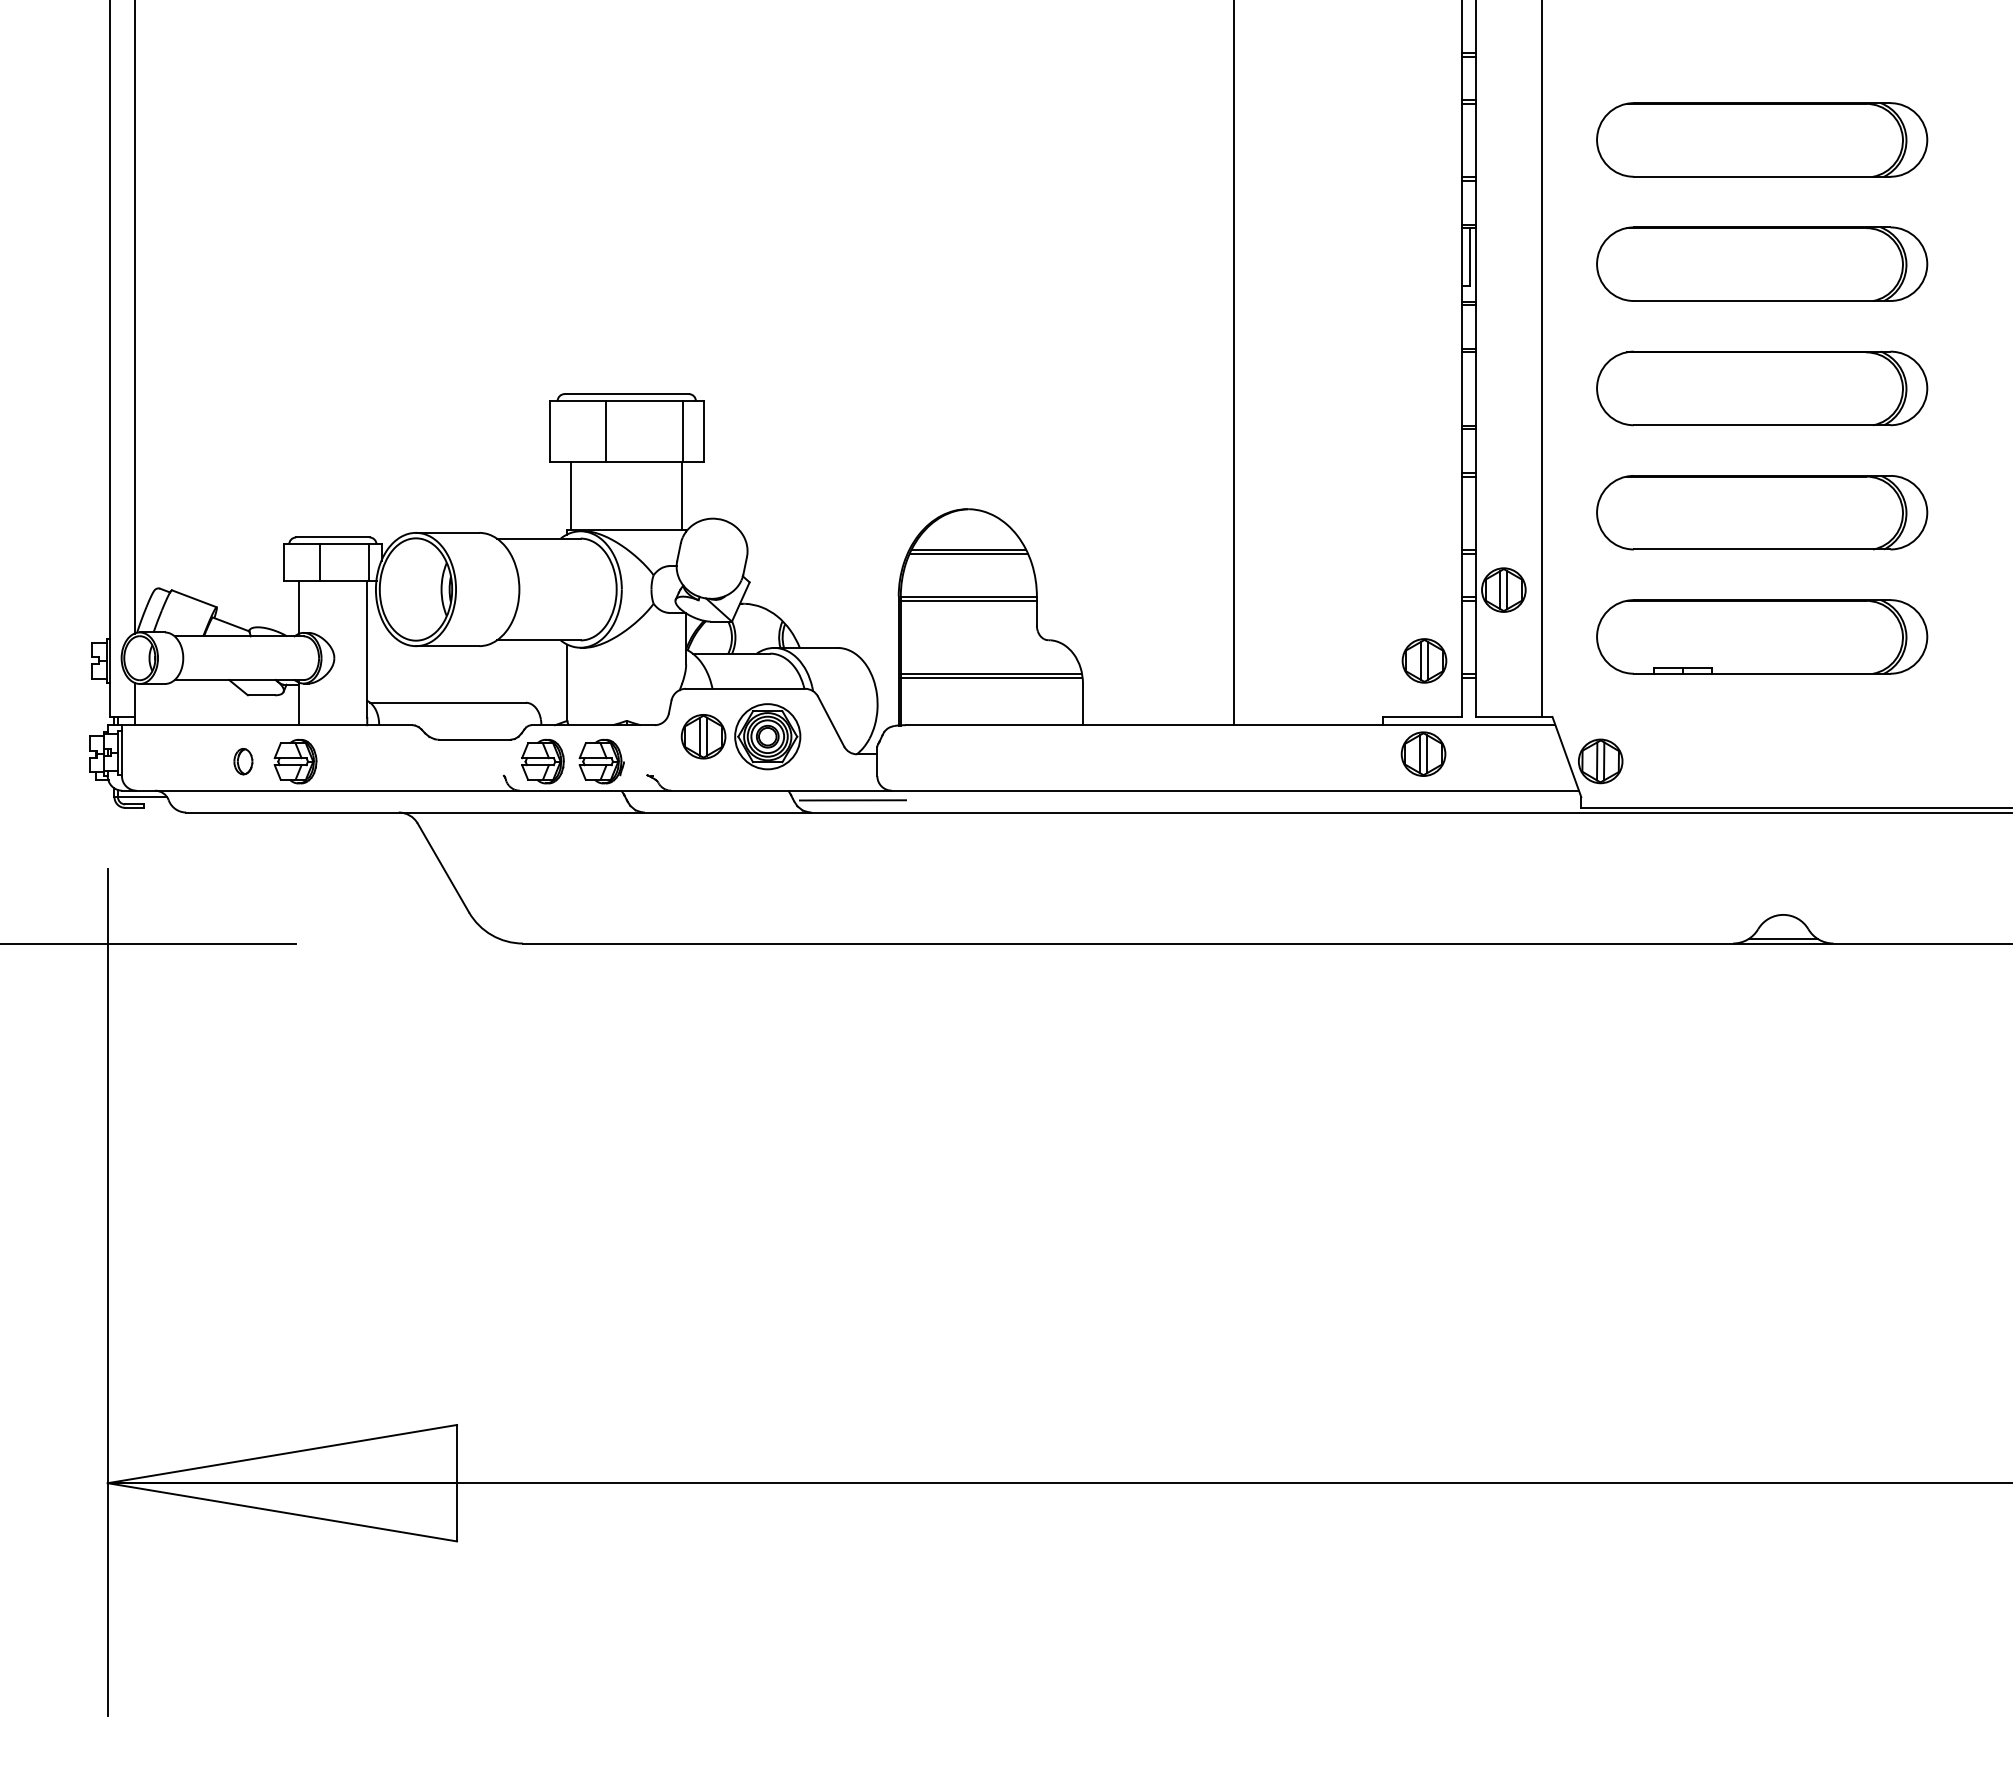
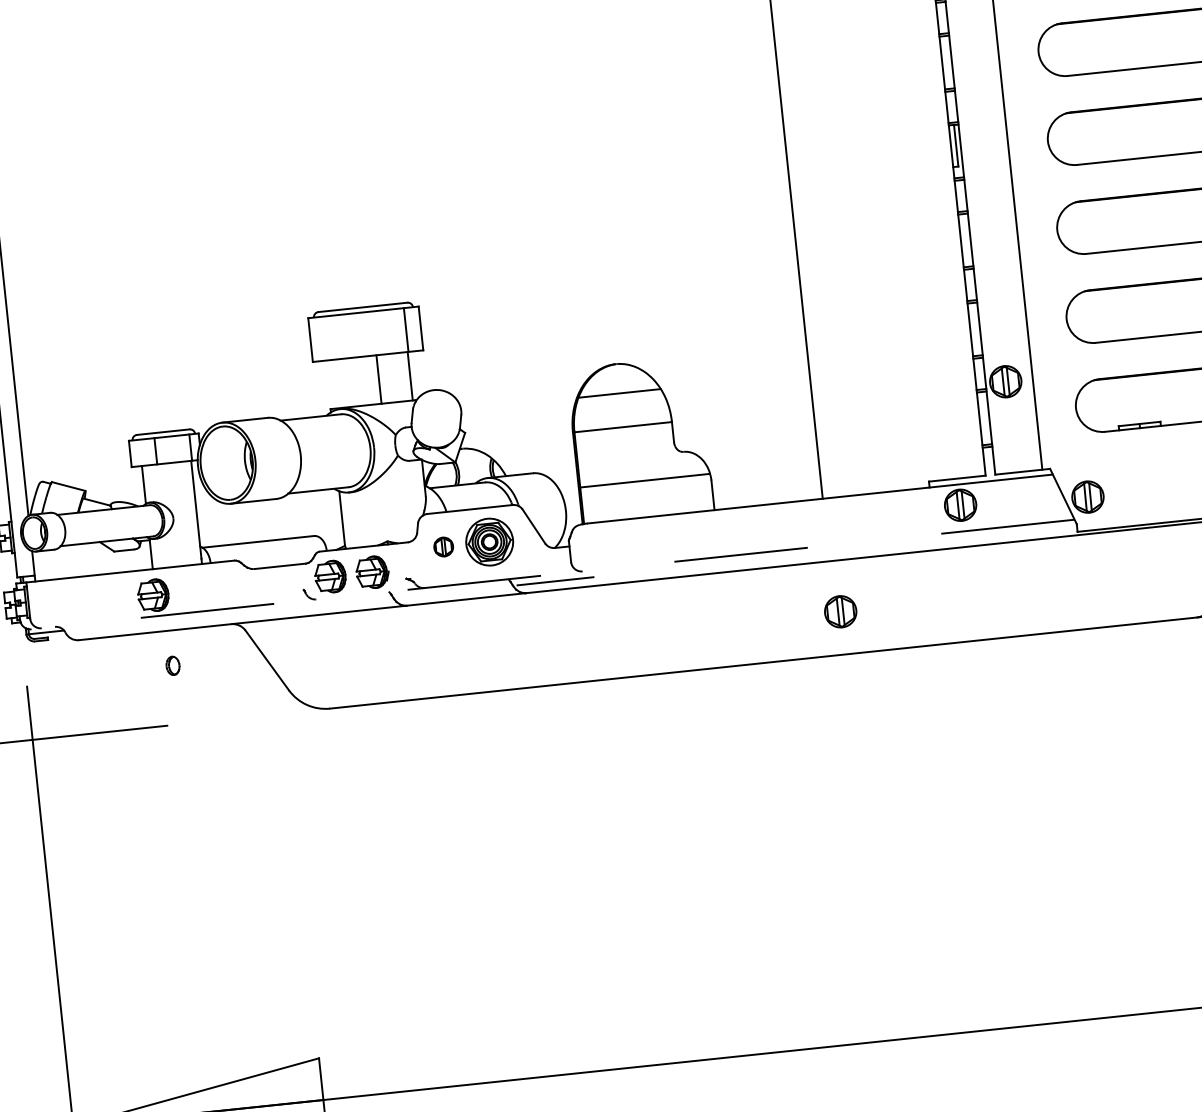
line: (606, 431) -> (351, 335), removed
line: (571, 495) -> (378, 379), moved
line: (968, 553) -> (619, 395), removed
line: (968, 600) -> (623, 429), removed
part: (1424, 660) -> (840, 611), moved
line: (991, 677) -> (645, 482), removed
part: (703, 736) -> (443, 546), size x0.6
part: (243, 761) -> (173, 665), moved
line: (850, 790) -> (552, 574), solid -> dashed

